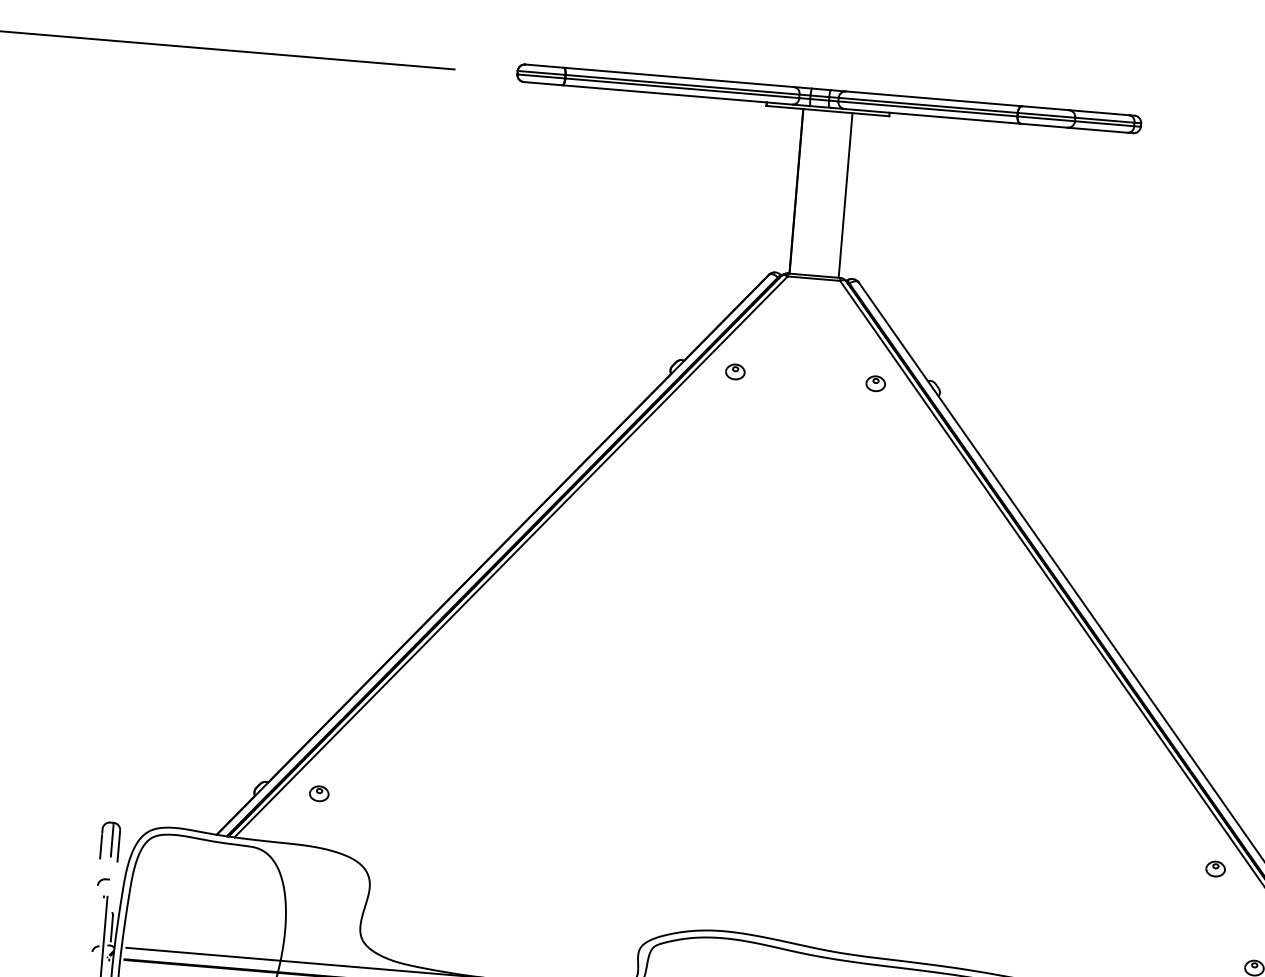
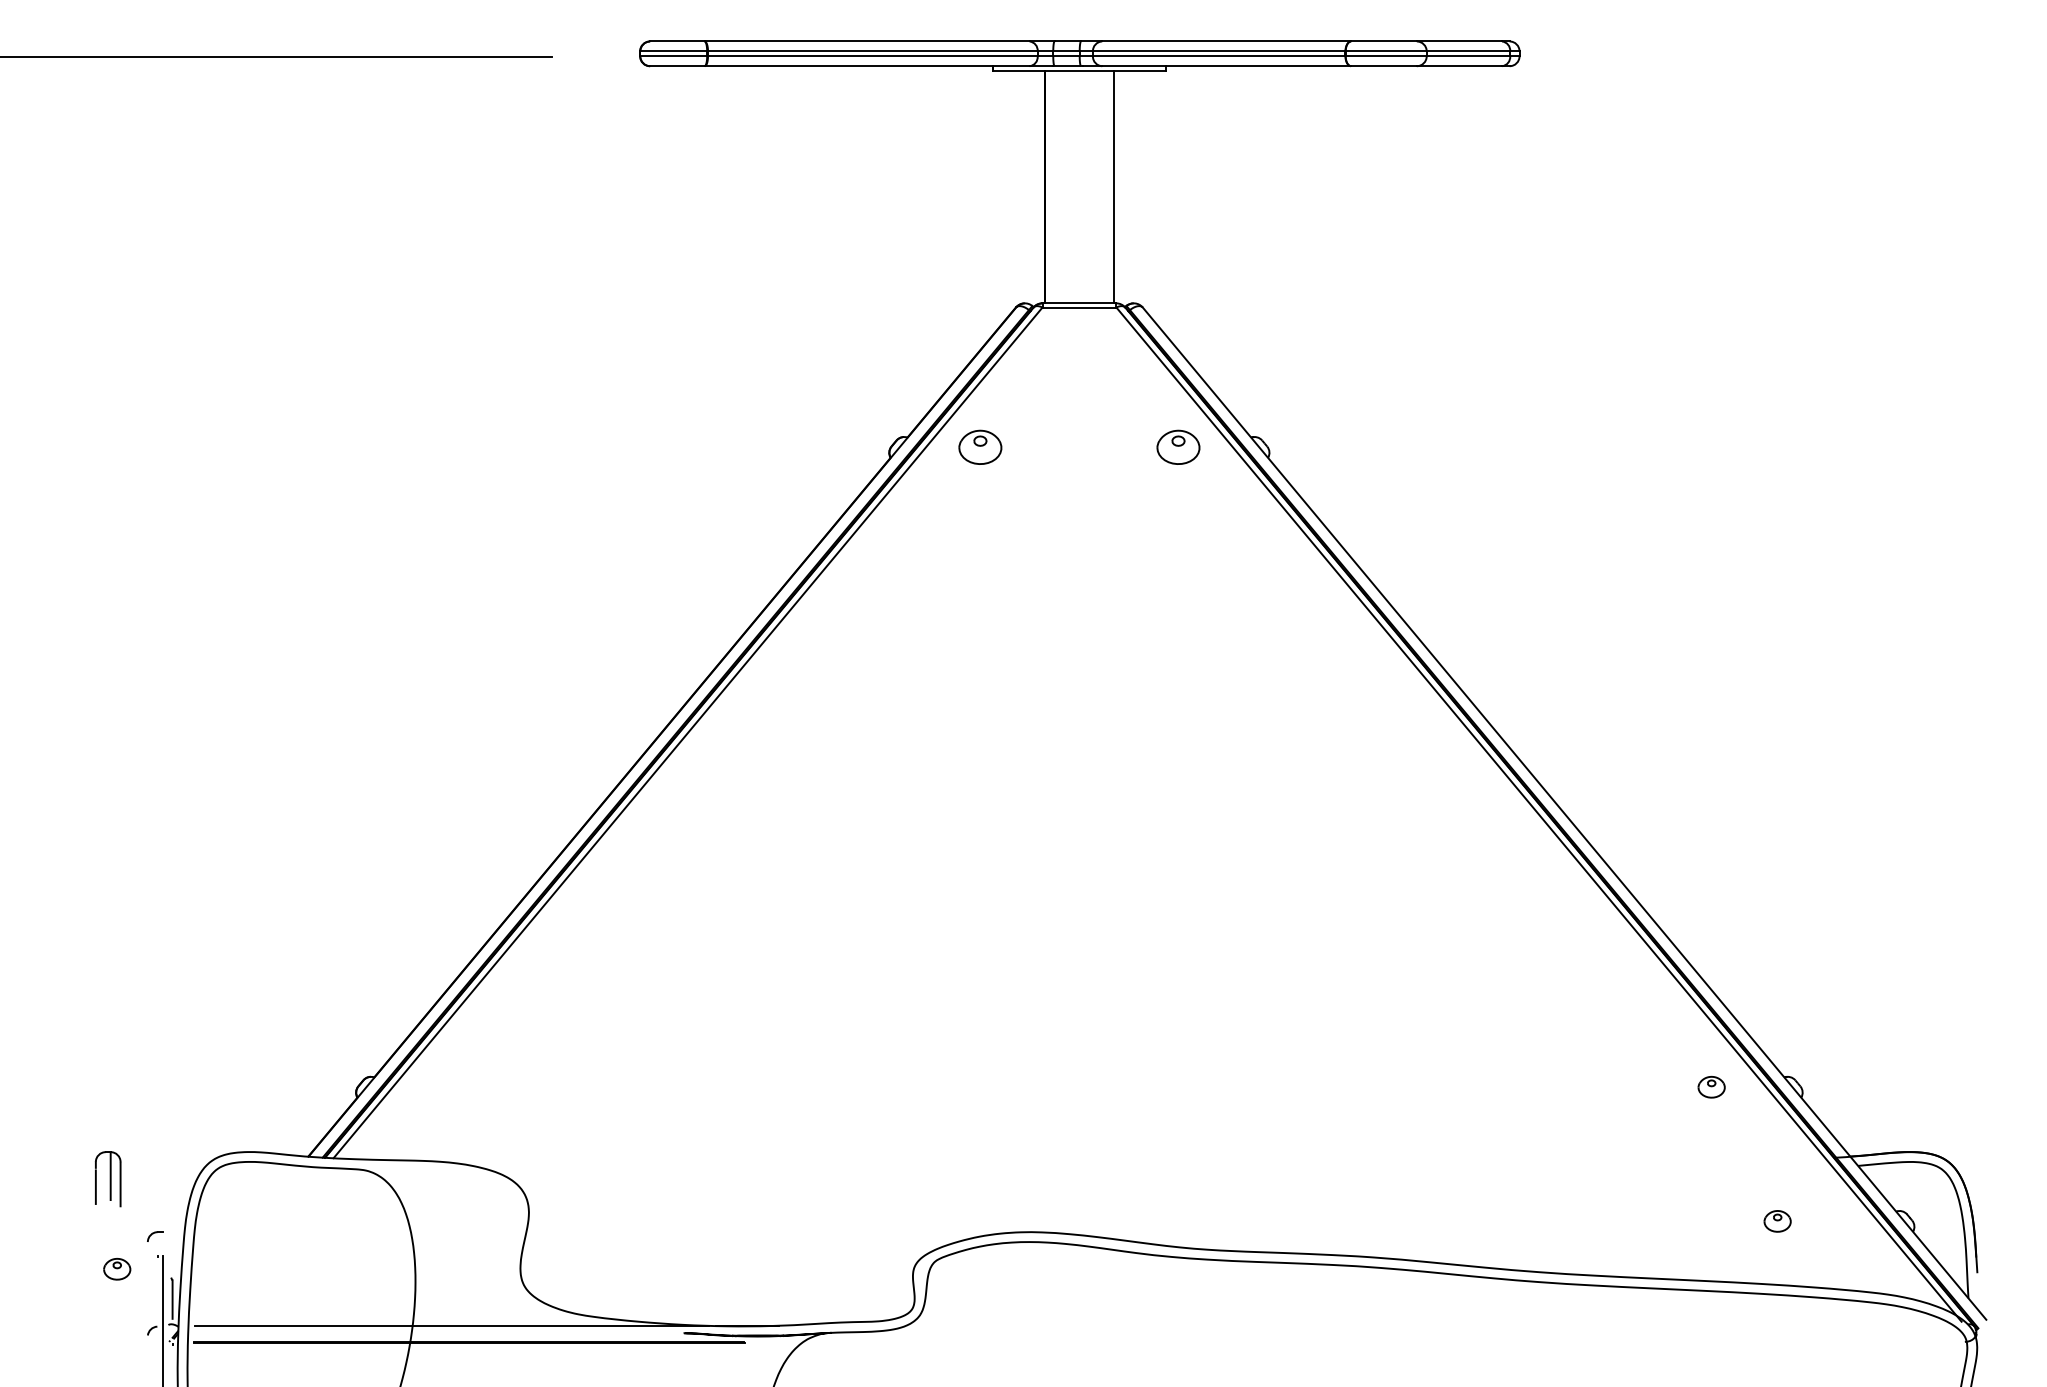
part: (735, 372) -> (980, 447), size x1.6
part: (875, 383) -> (1178, 447), size x1.6
part: (319, 794) -> (117, 1269), moved
part: (110, 842) -> (108, 1179), moved

